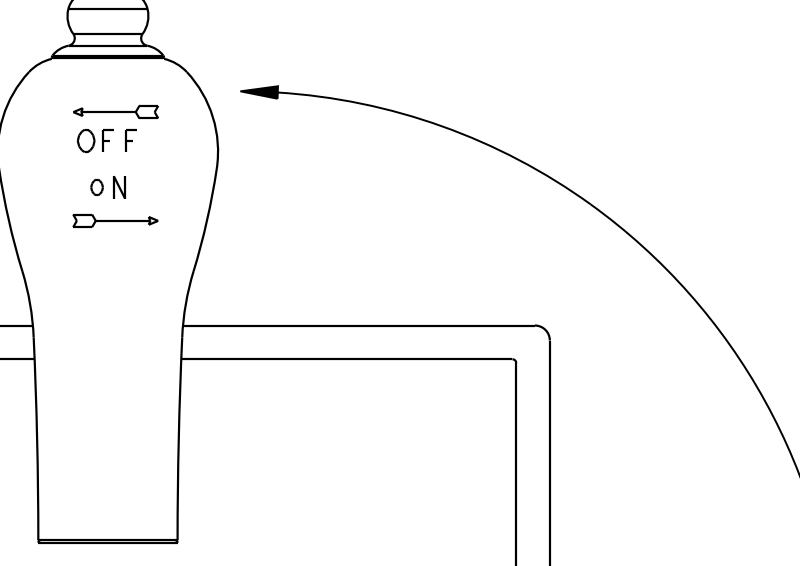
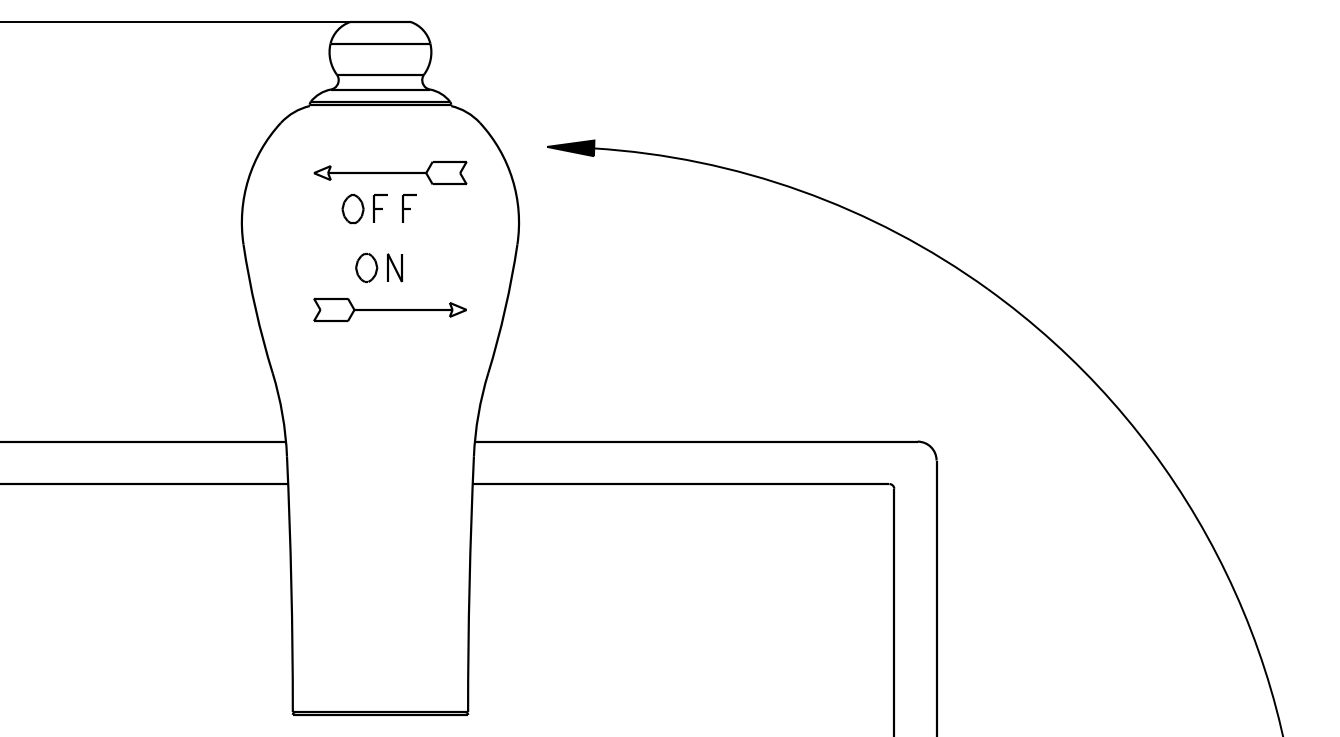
part: (115, 111) -> (390, 172), size x1.43
part: (96, 187) -> (366, 267), size x1.43
part: (115, 220) -> (389, 309), size x1.43

